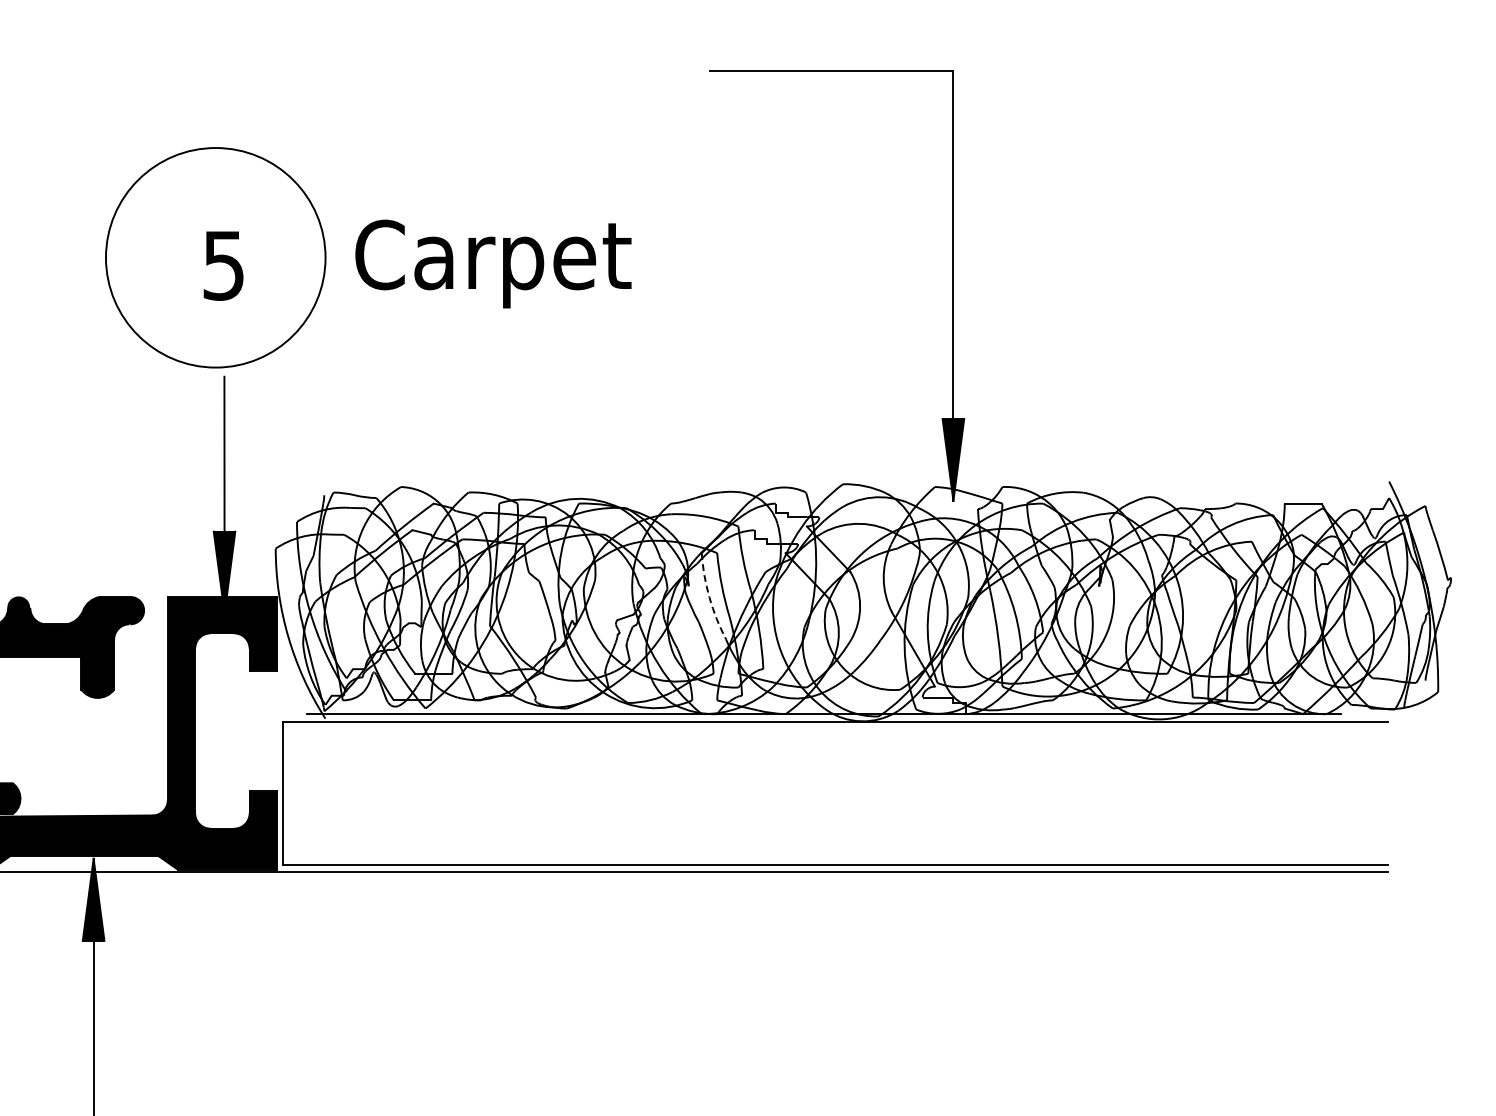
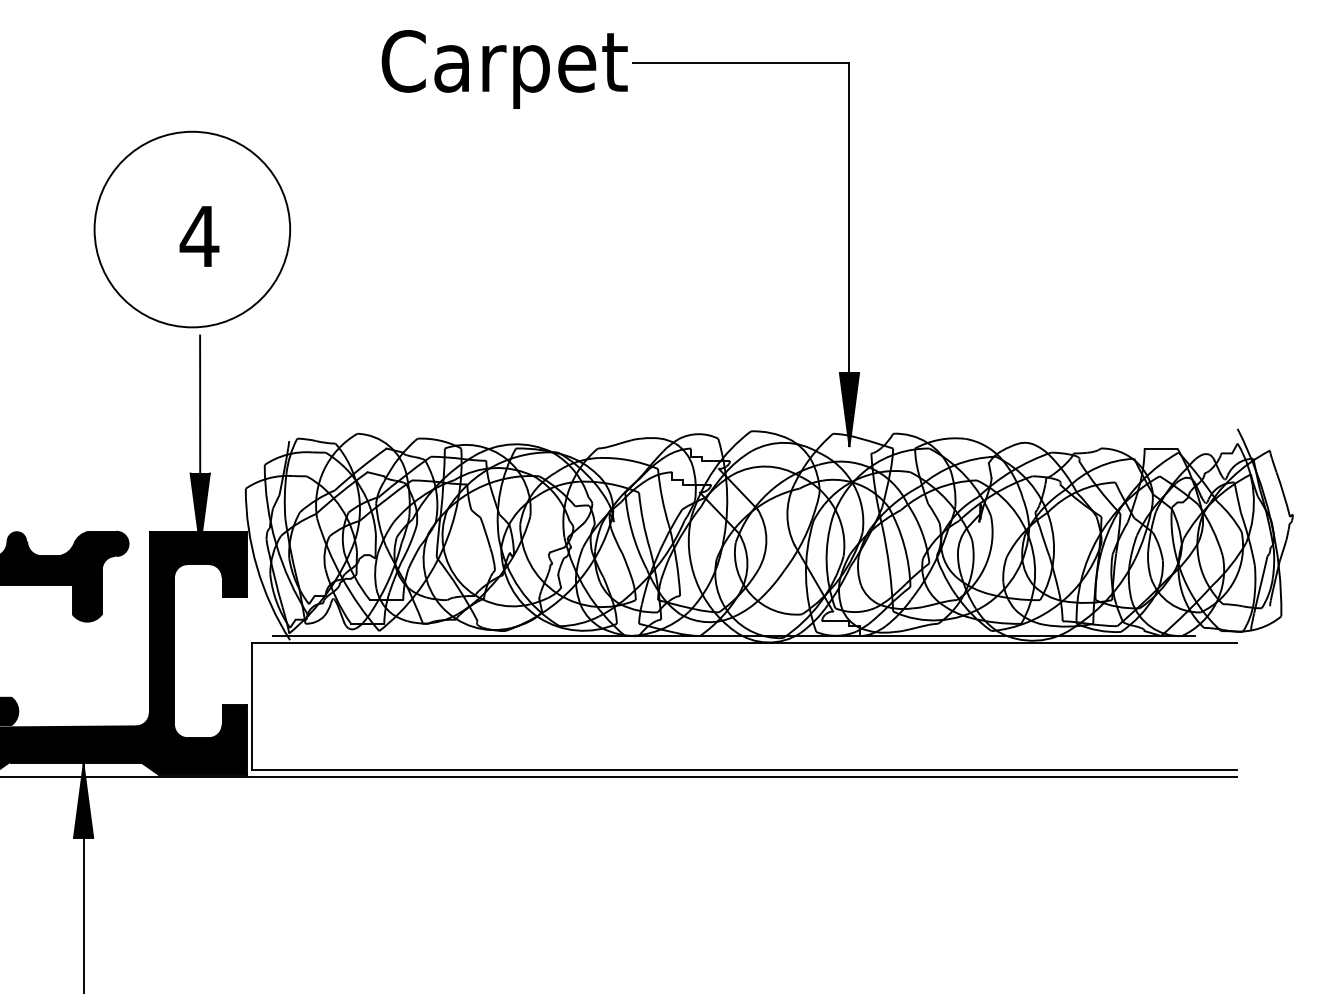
text: (493, 263) -> (504, 68), moved
text: (223, 265) -> (199, 236), 5 -> 4
arc: (709, 597) -> (632, 532), dashed -> solid

